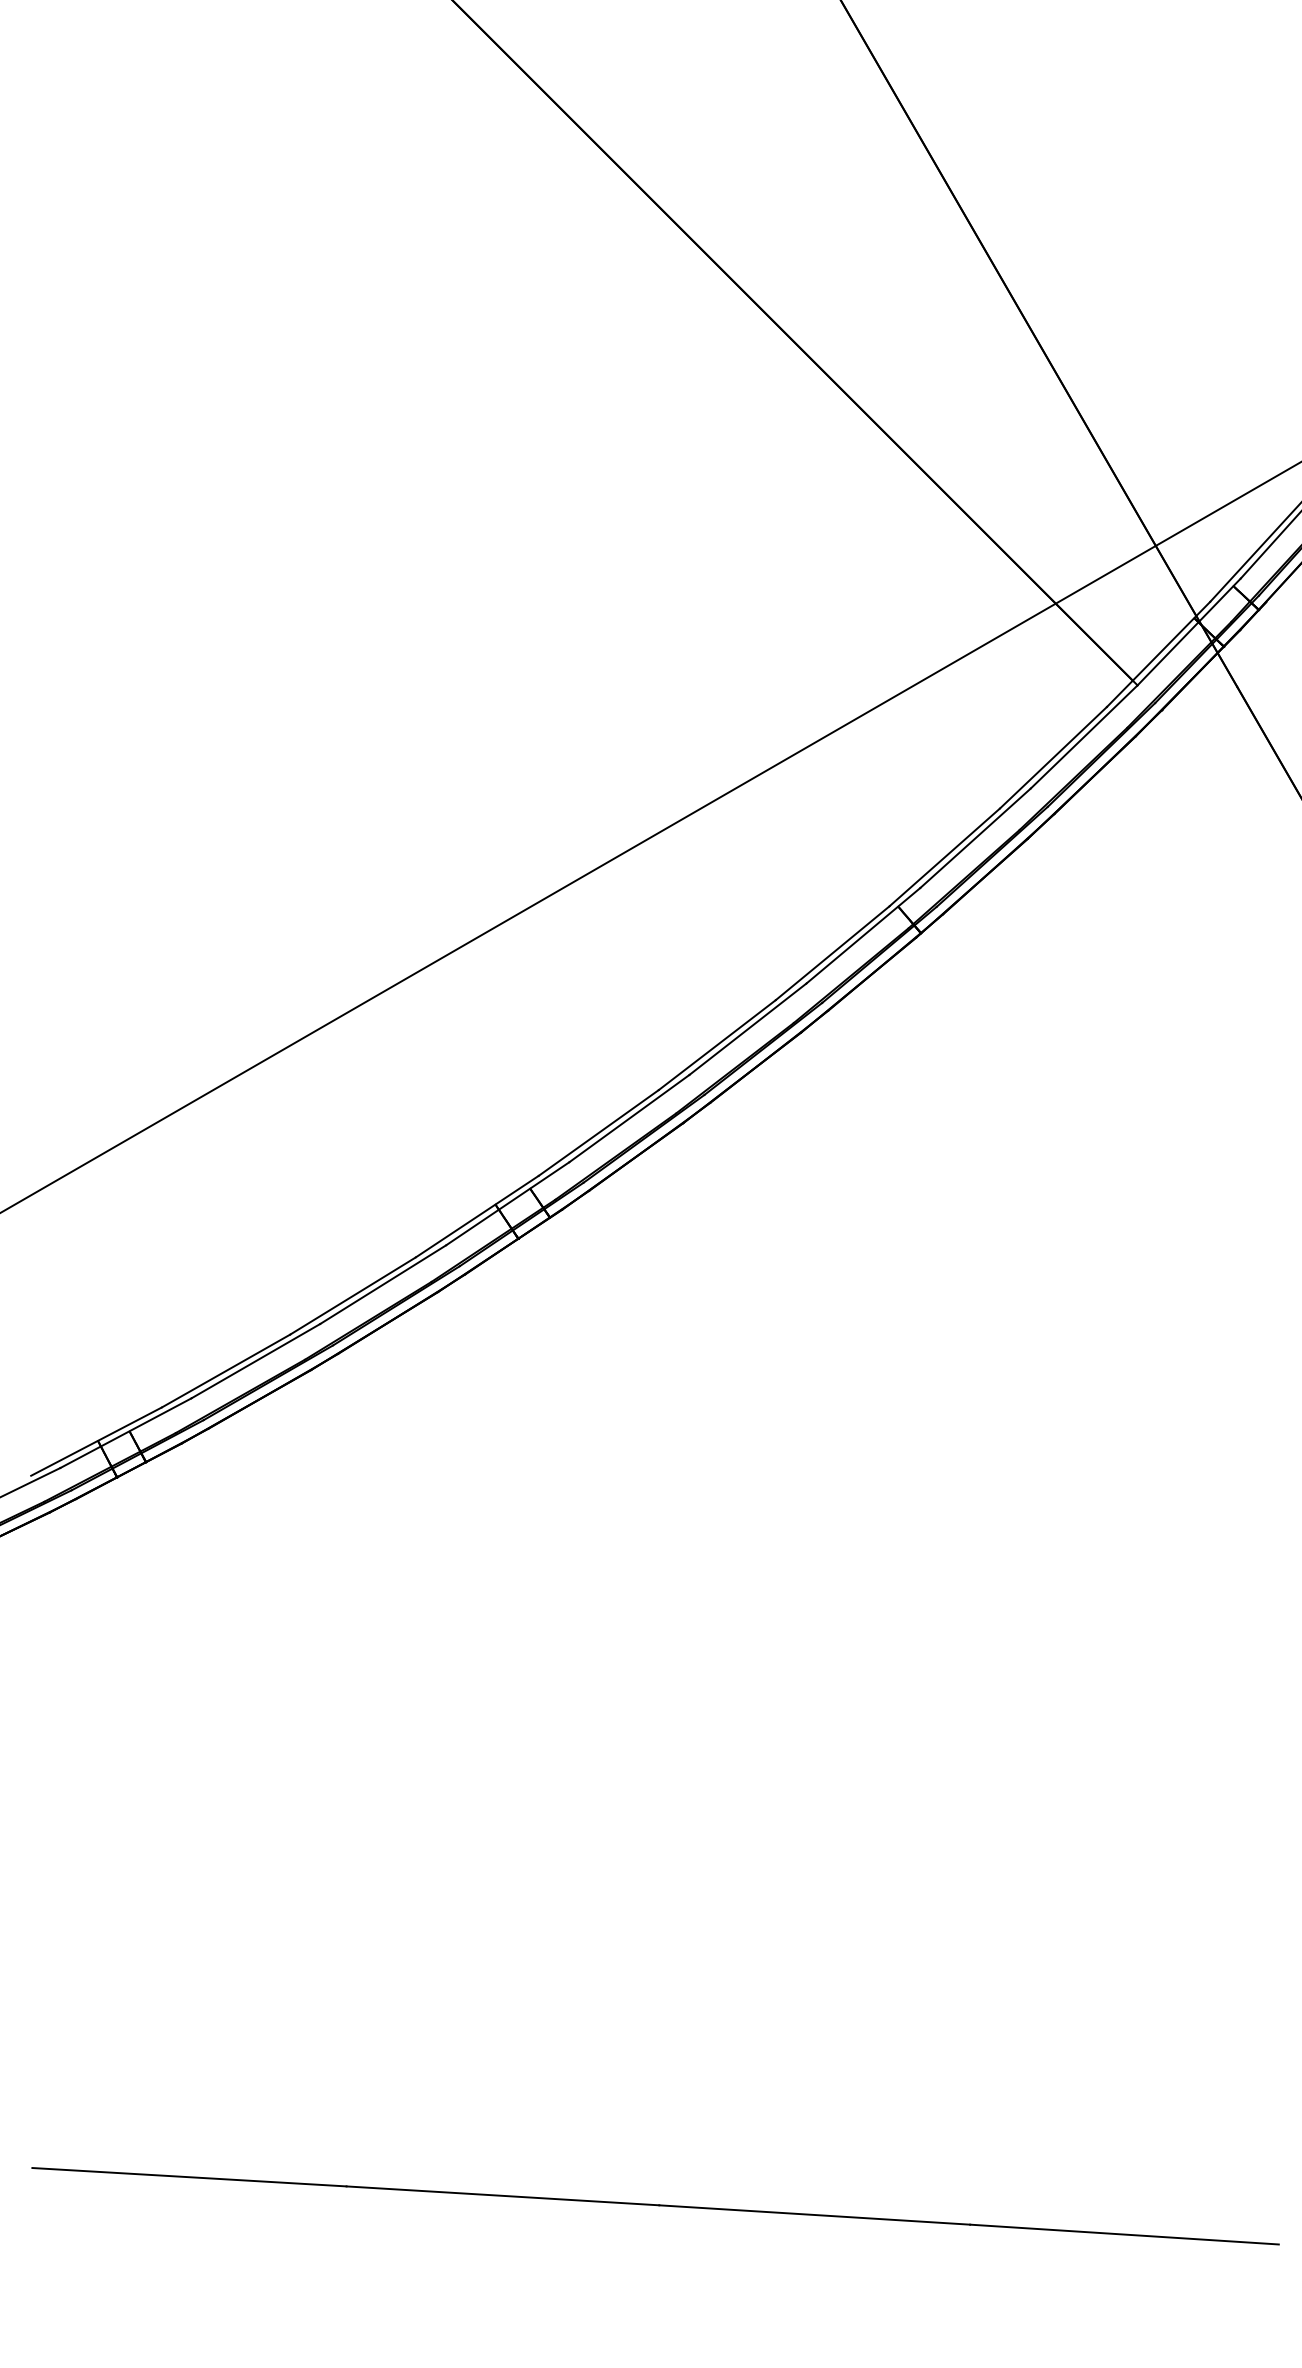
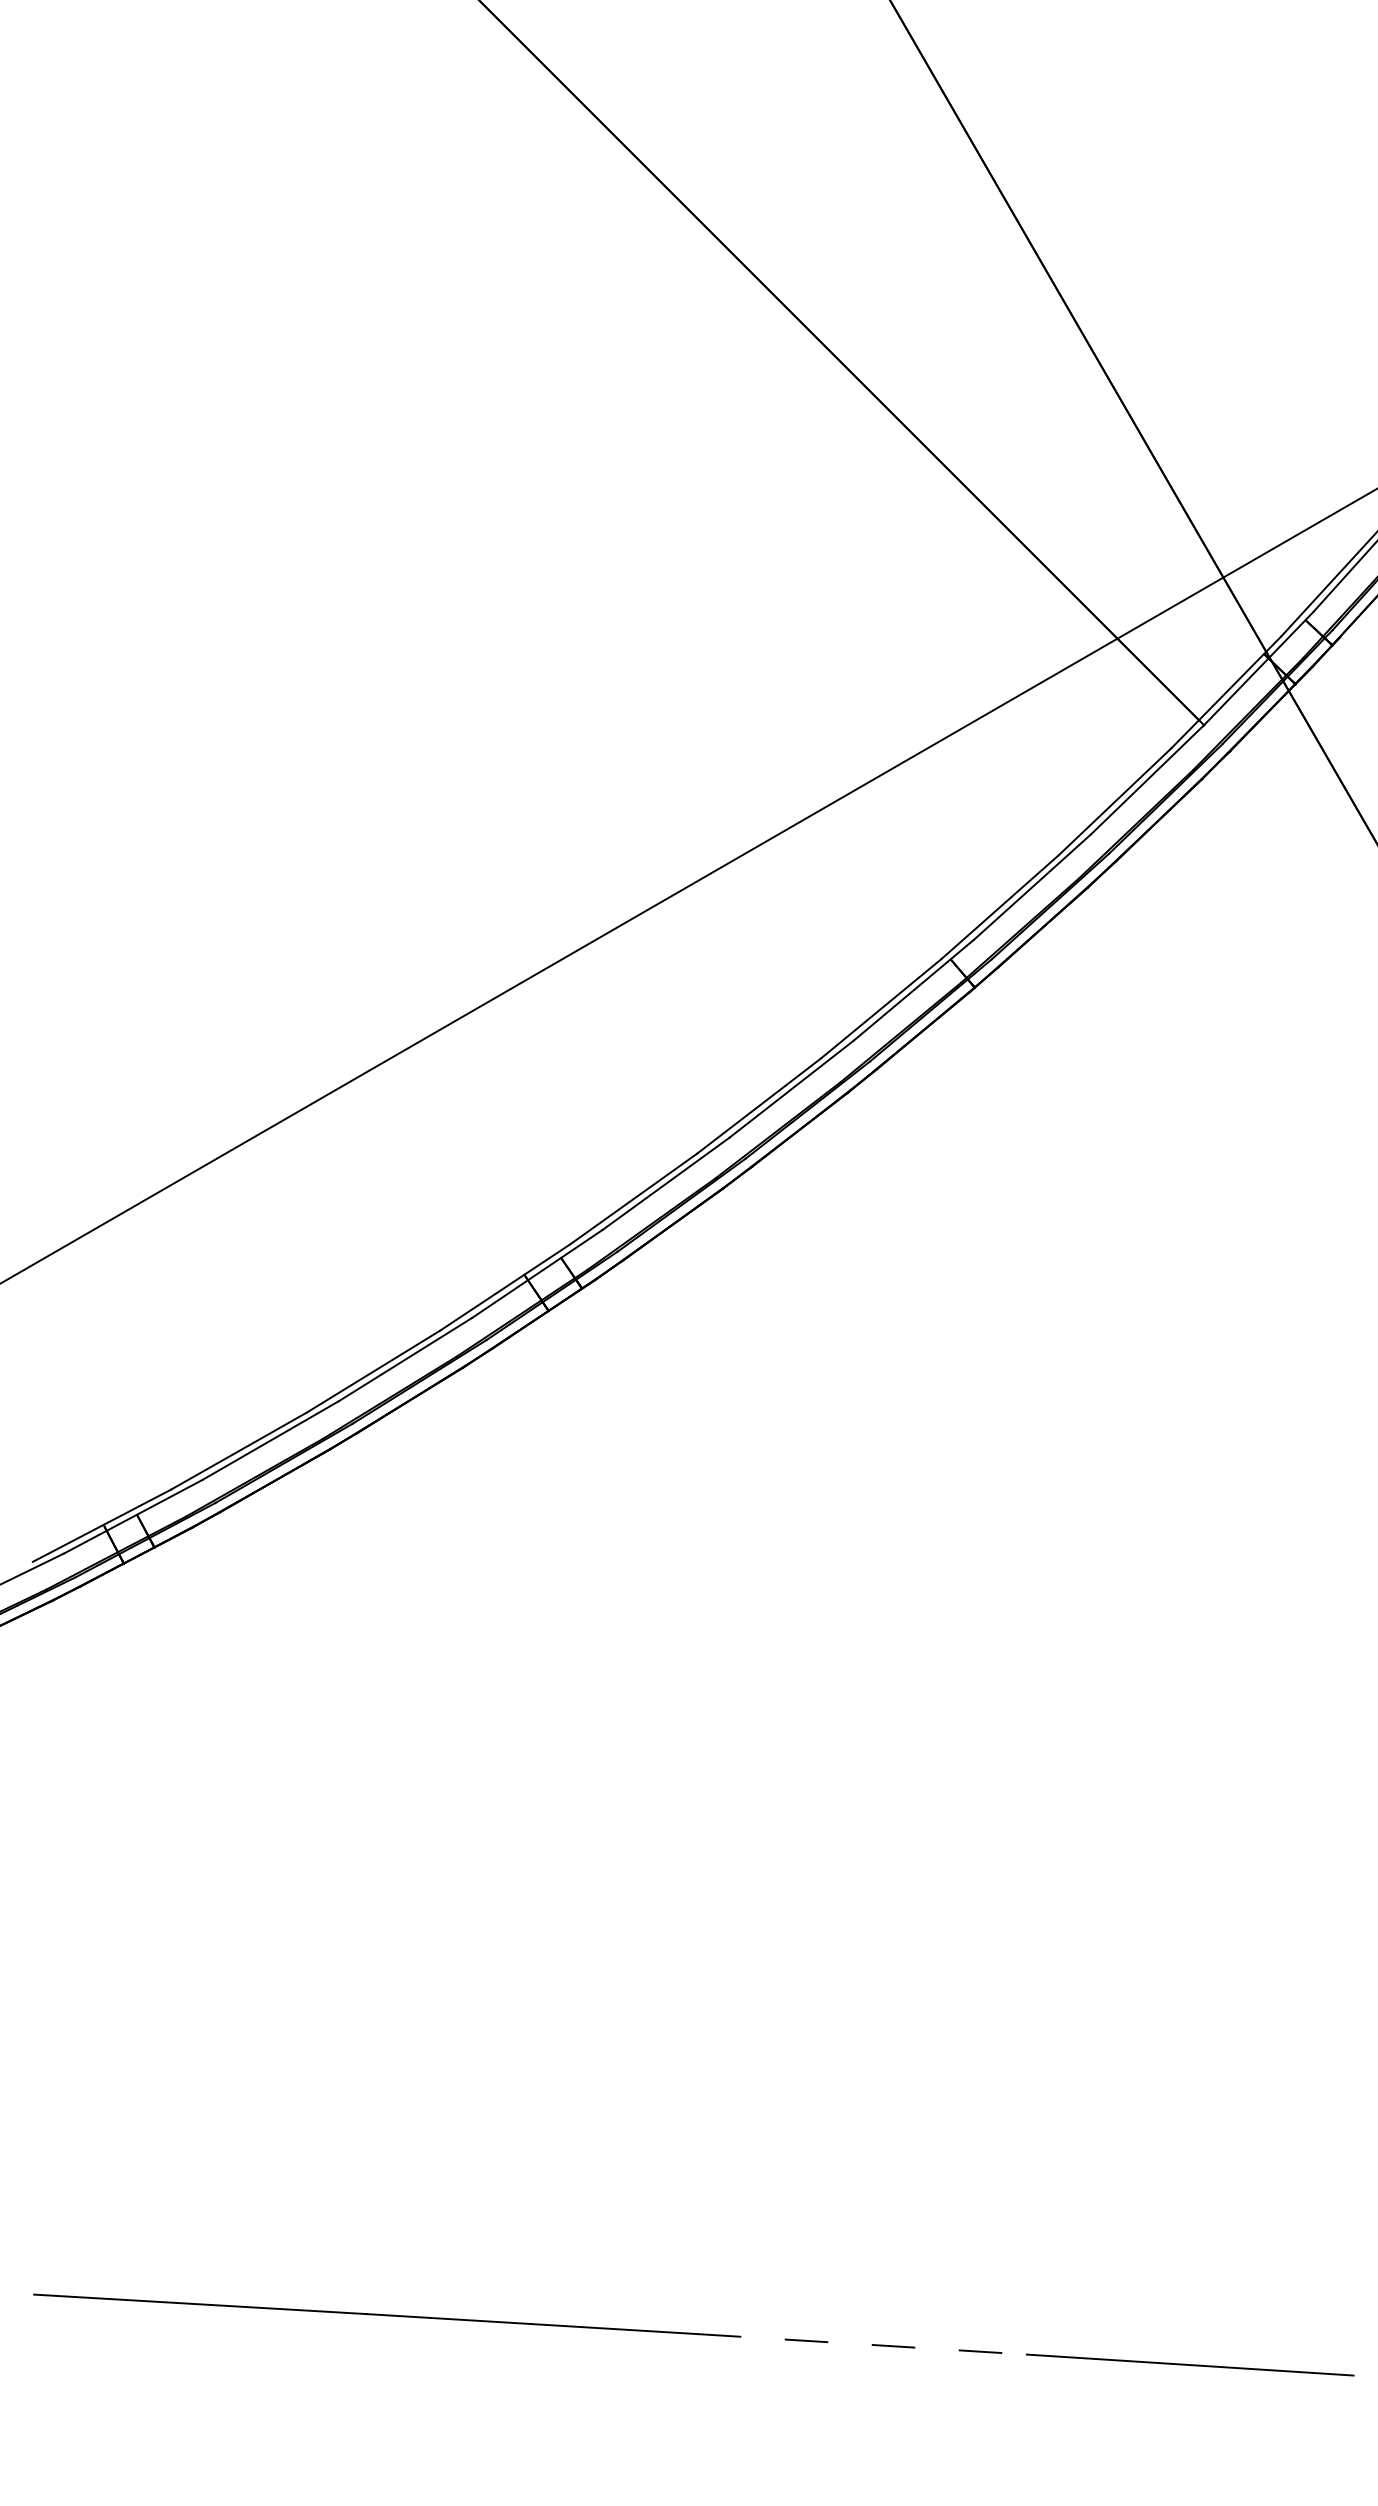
line: (814, 2215) -> (862, 2344), solid -> dashed

